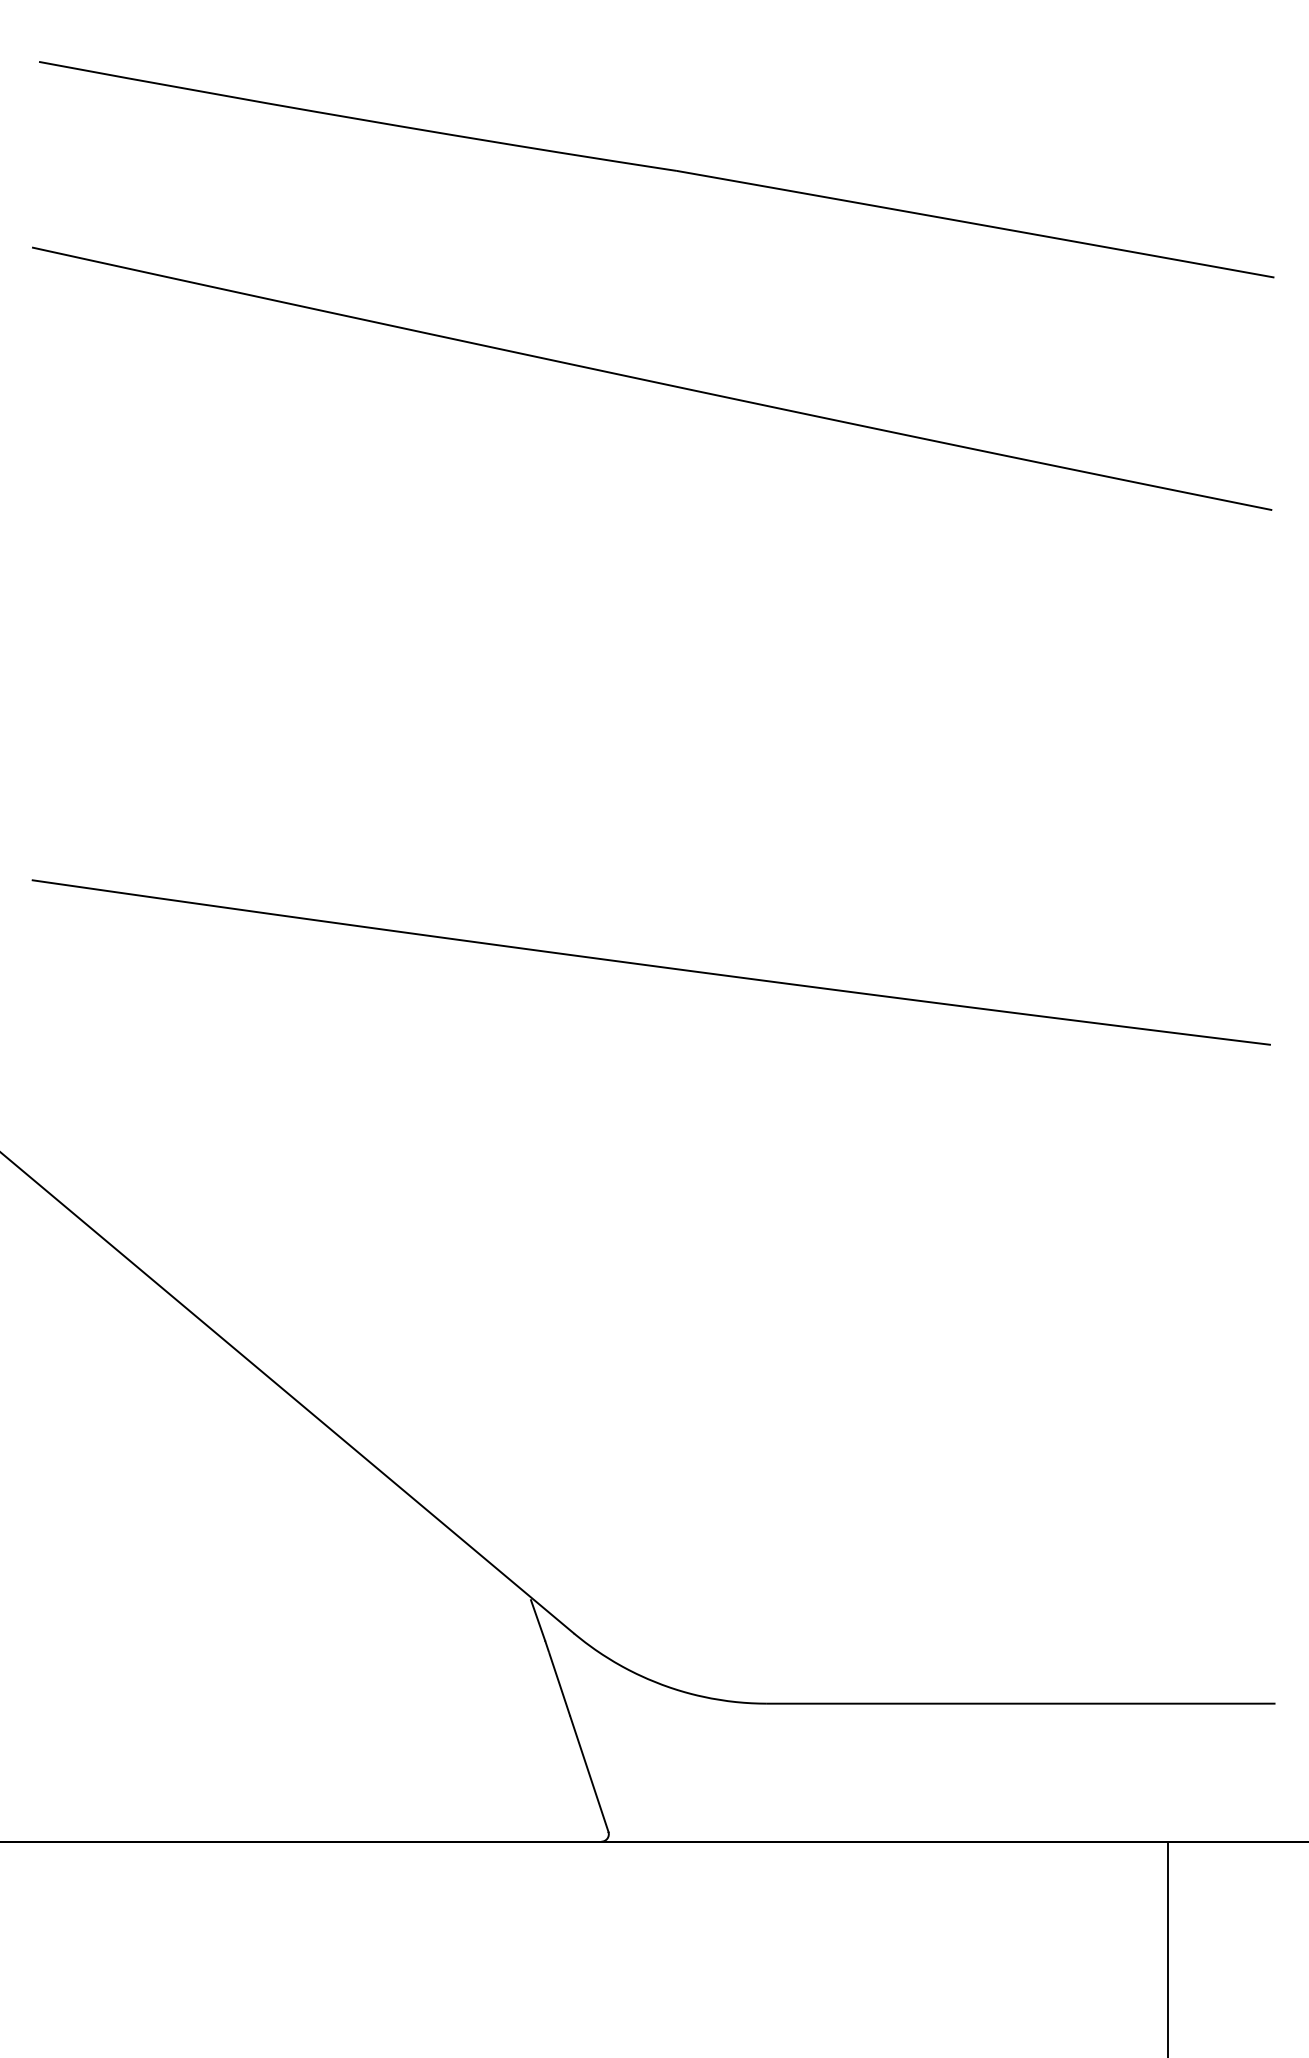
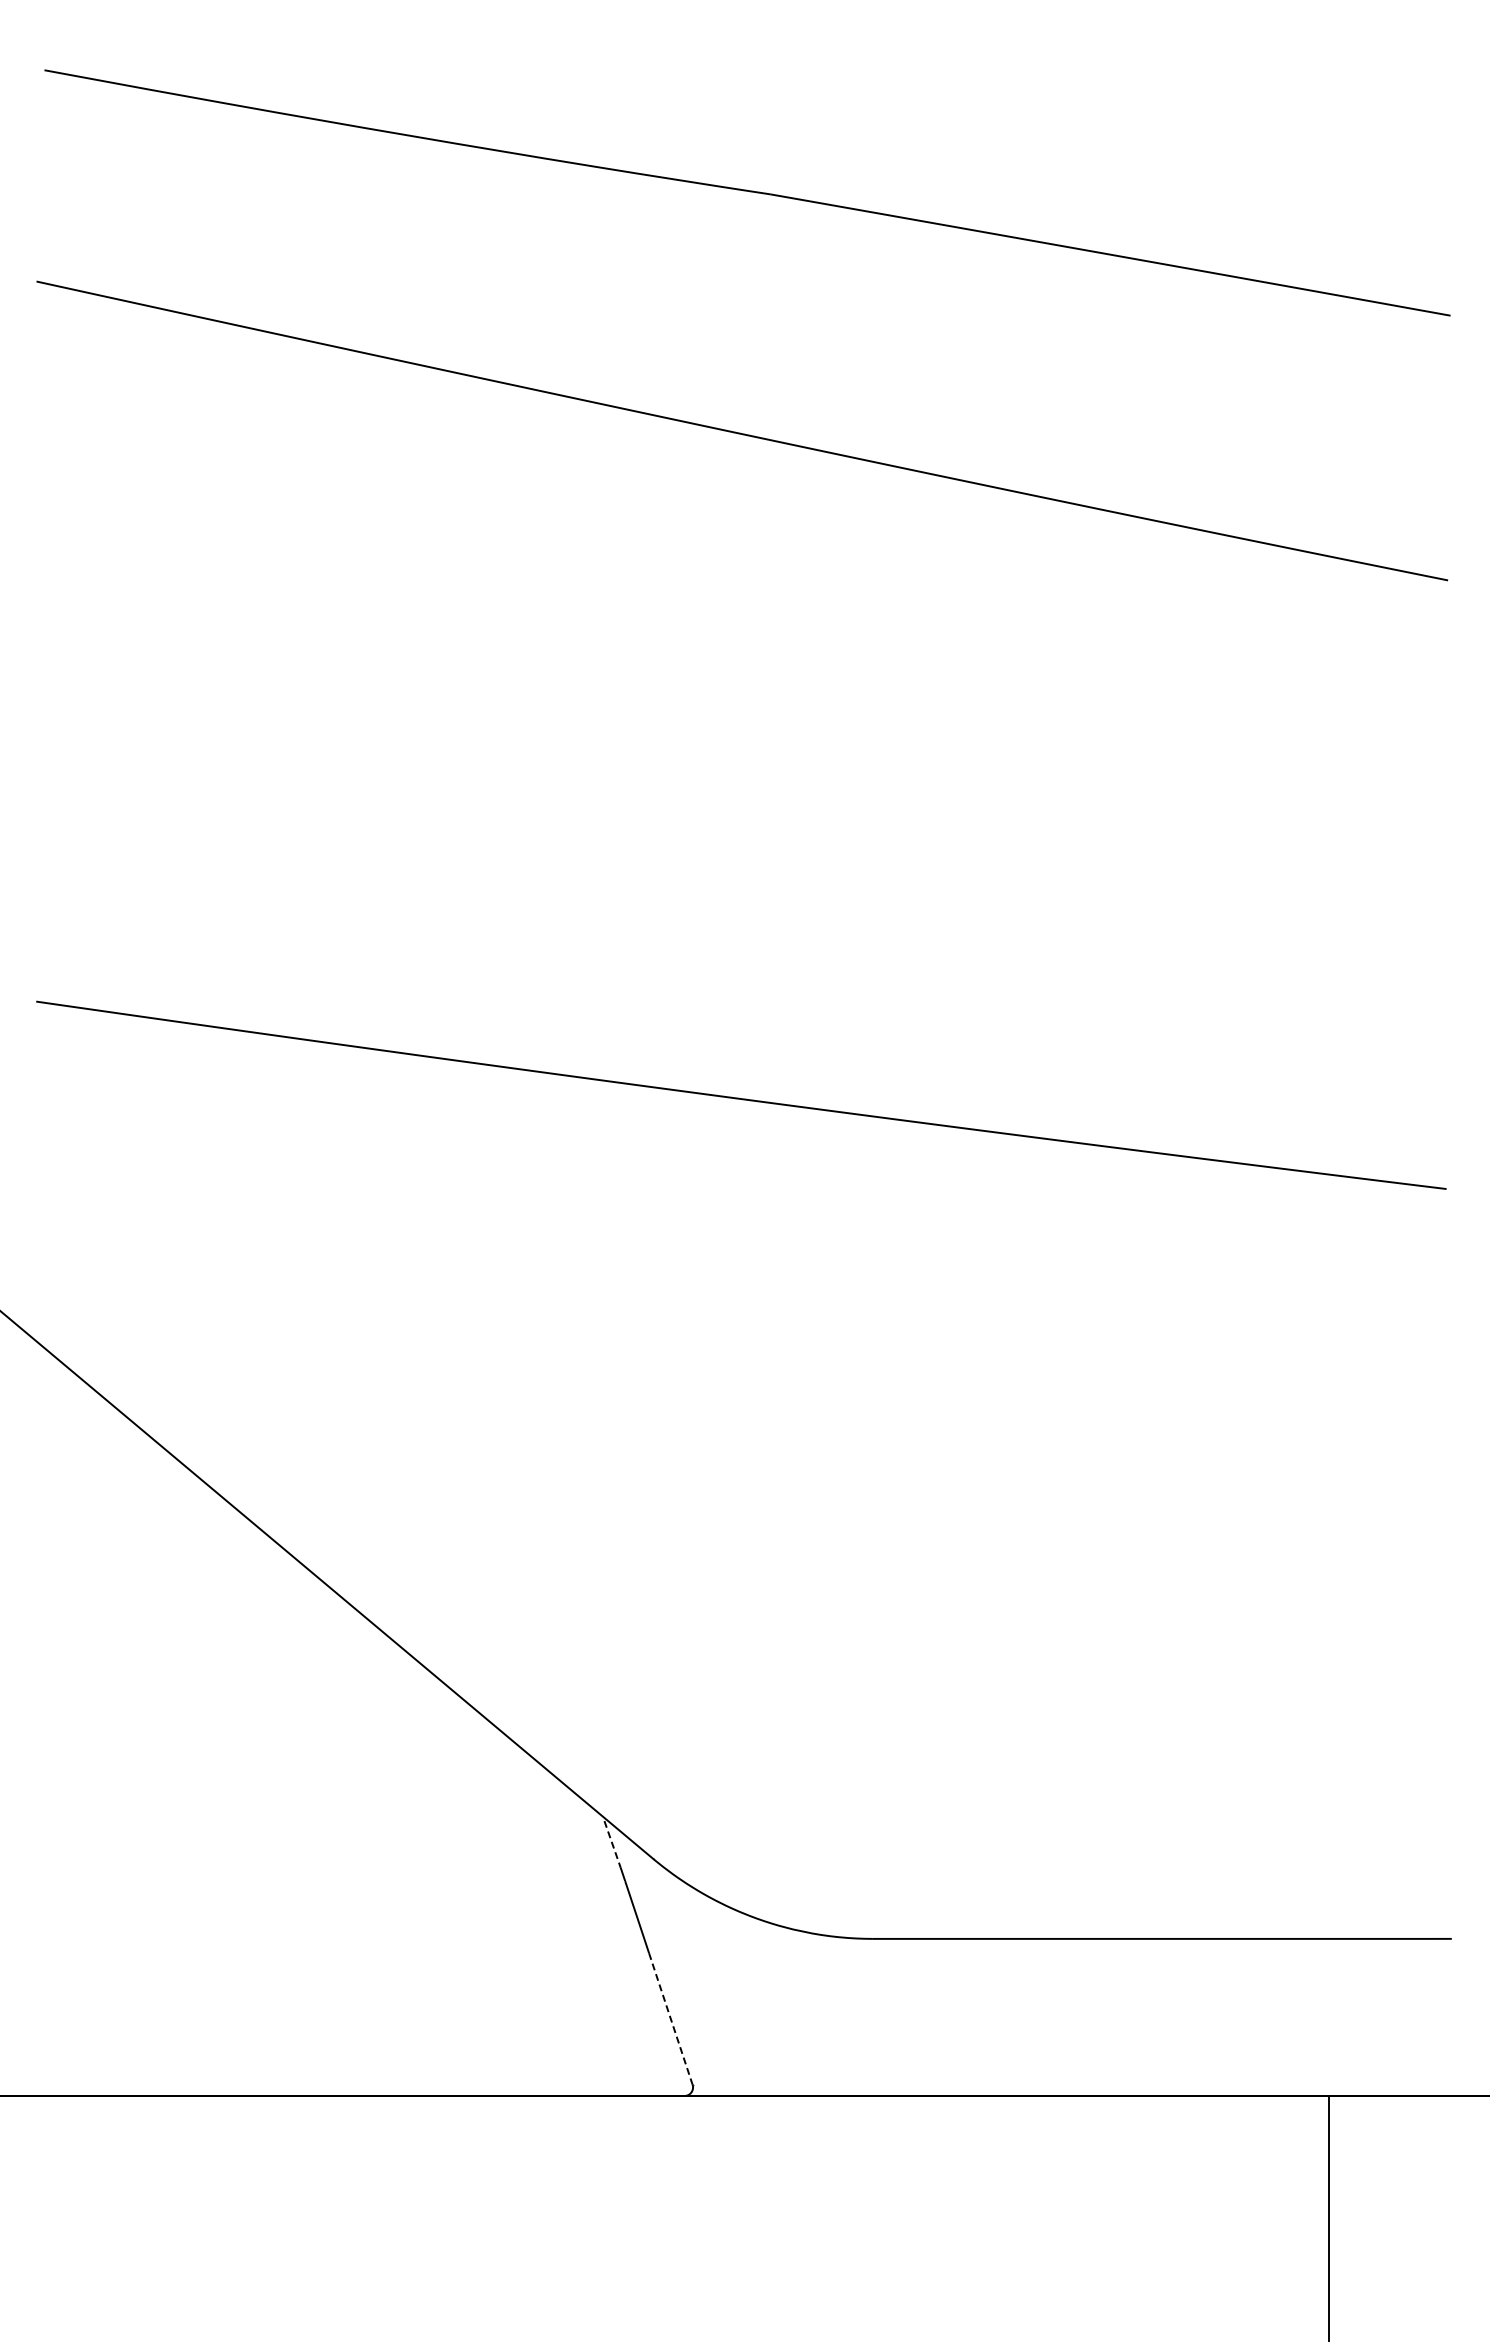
line: (538, 1620) -> (612, 1844), solid -> dashed
line: (589, 1774) -> (671, 2019), solid -> dashed

